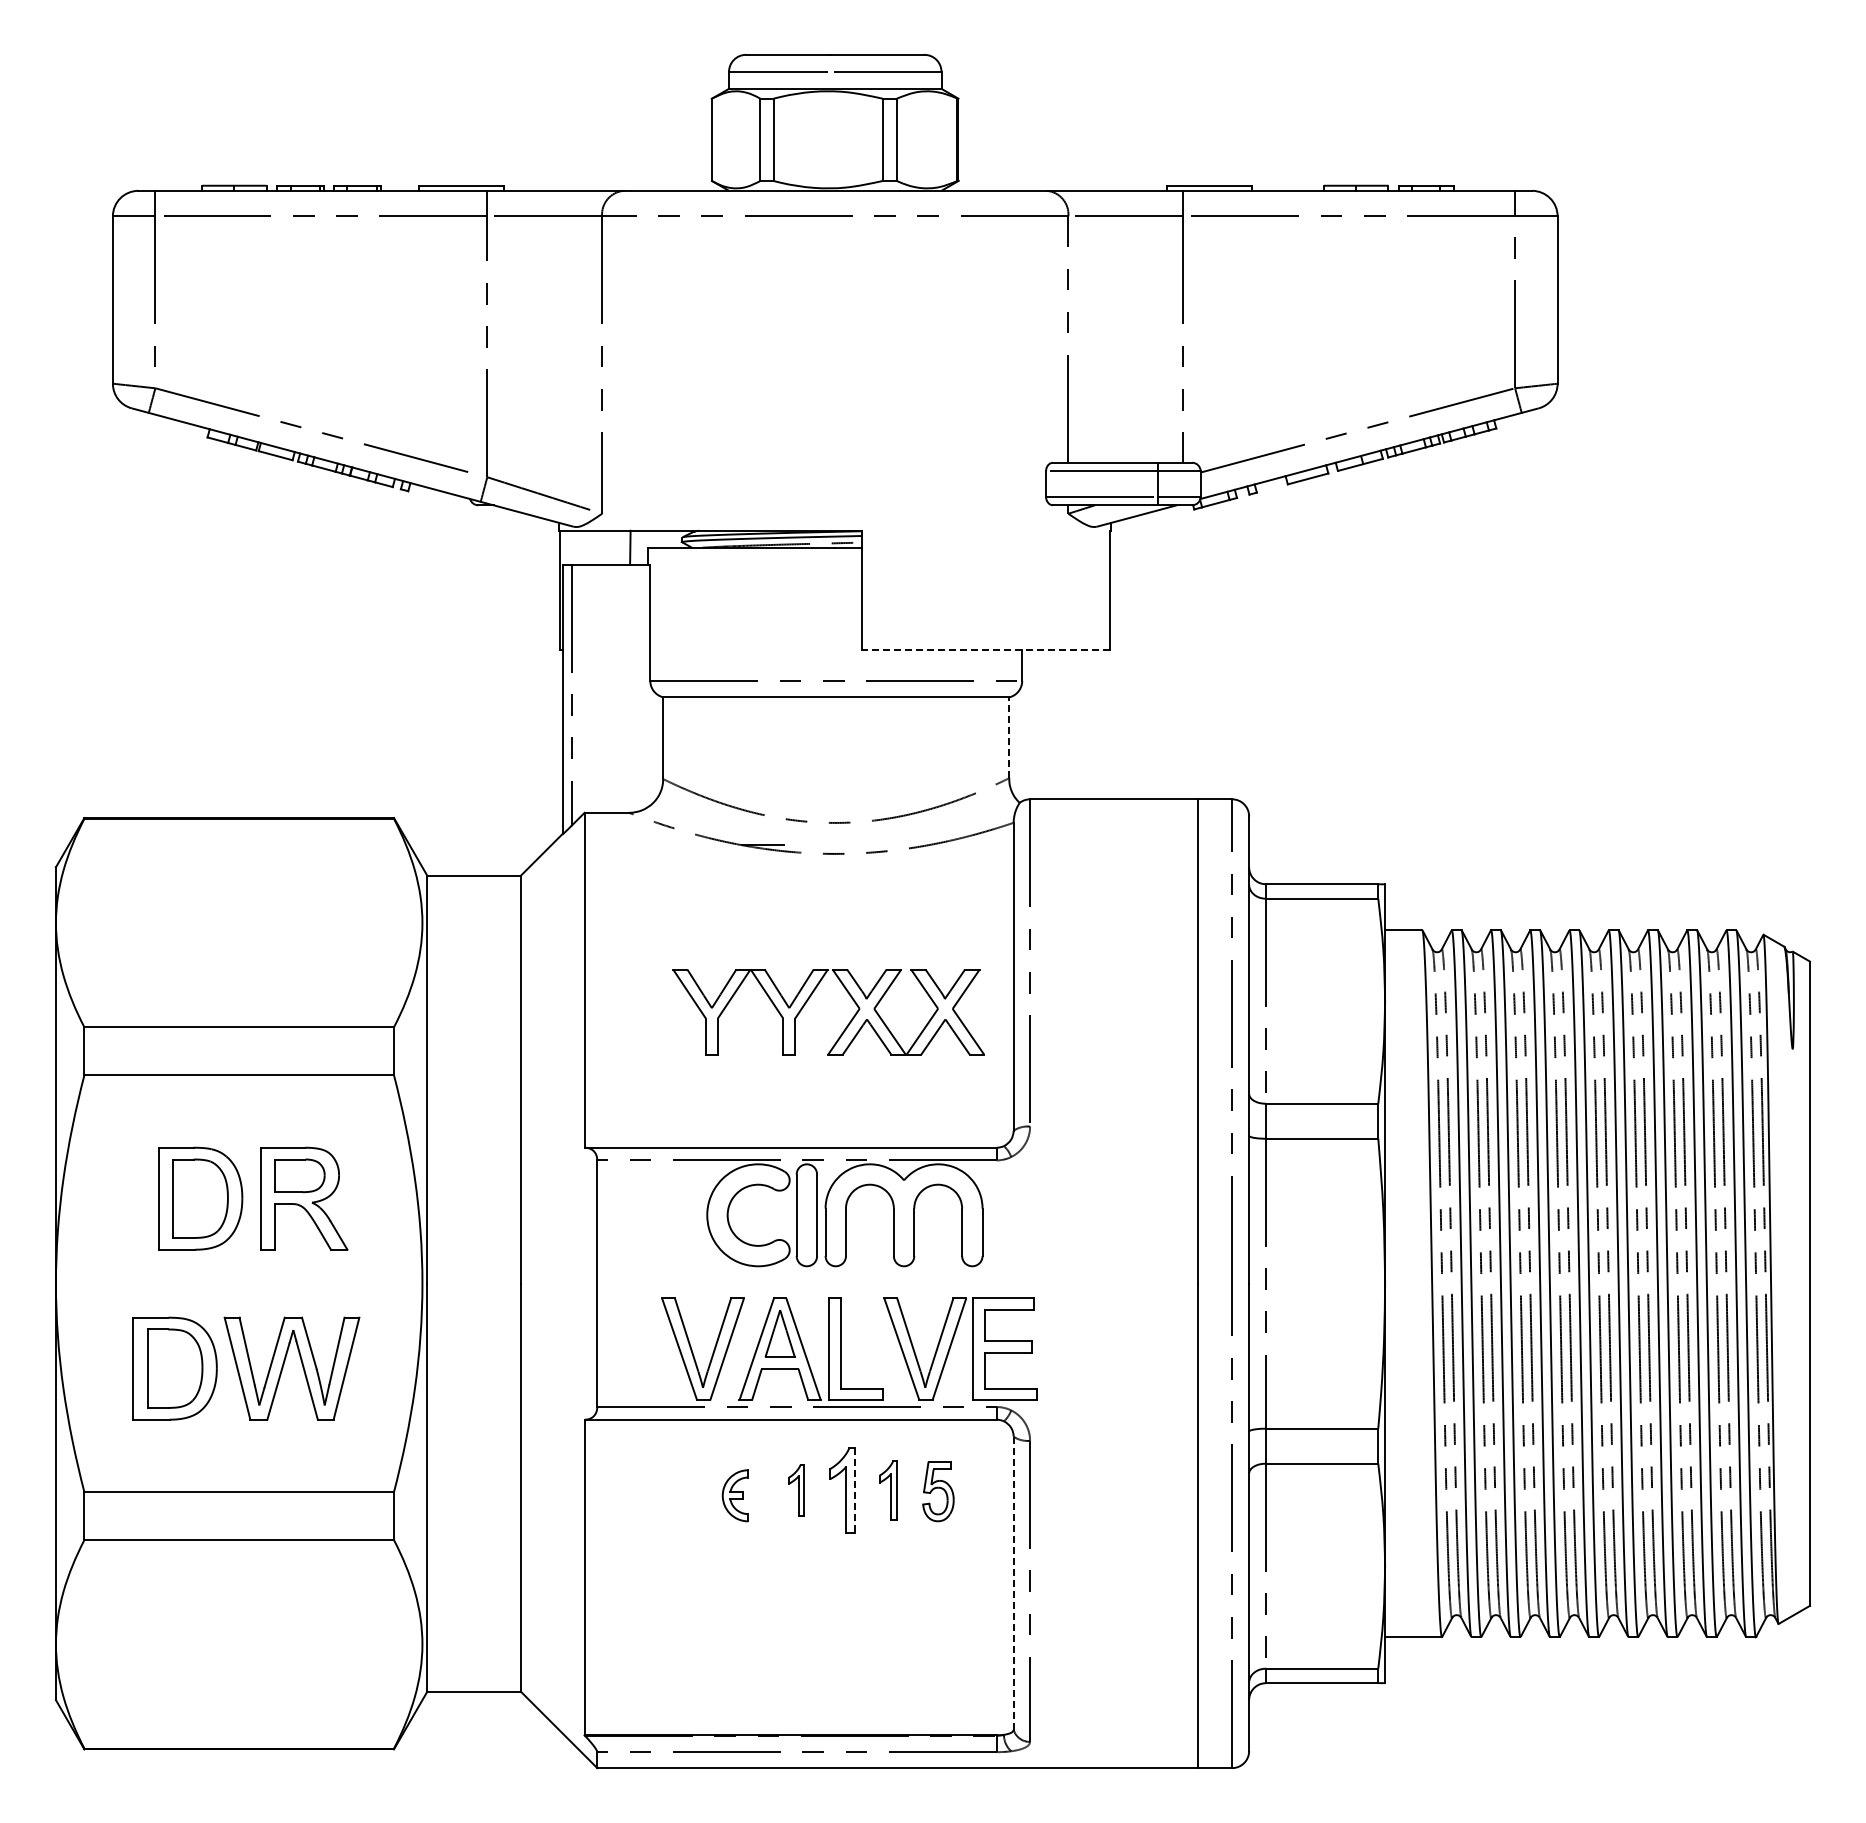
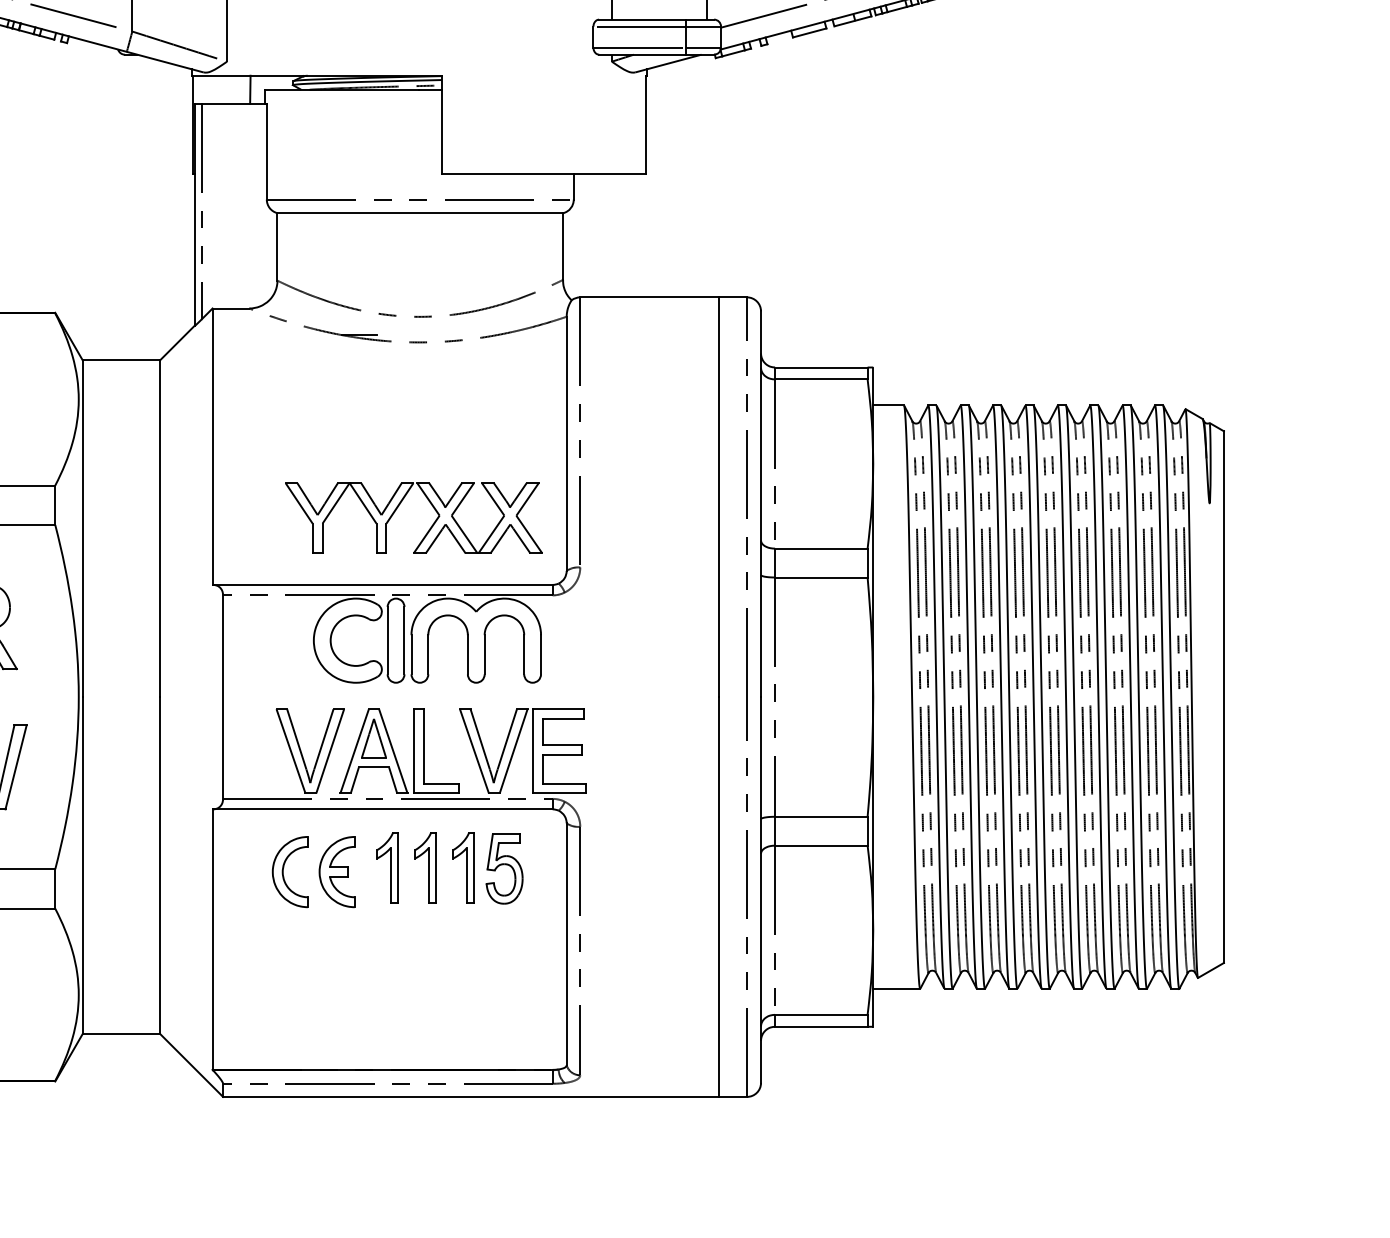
line: (986, 649) -> (544, 173), dashed -> solid
line: (1009, 737) -> (563, 246), dashed -> solid
part: (847, 1024) -> (429, 528), moved
part: (796, 1490) -> (387, 867), size x1.67
line: (855, 1490) -> (436, 867), dashed -> solid
part: (888, 1490) -> (463, 867), size x1.43
part: (938, 1491) -> (504, 868), size x1.43
part: (670, 1495) -> (283, 871), added
part: (735, 1495) -> (337, 871), size x1.67
line: (1013, 1583) -> (566, 944), dashed -> solid

